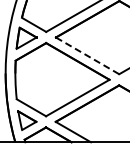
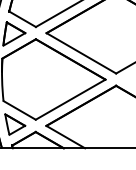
line: (87, 55) -> (81, 52), dashed -> solid

